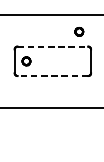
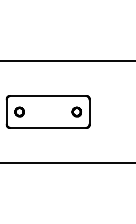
part: (78, 31) -> (76, 111), moved
line: (53, 47) -> (48, 96), dashed -> solid
line: (52, 75) -> (47, 127), dashed -> solid

